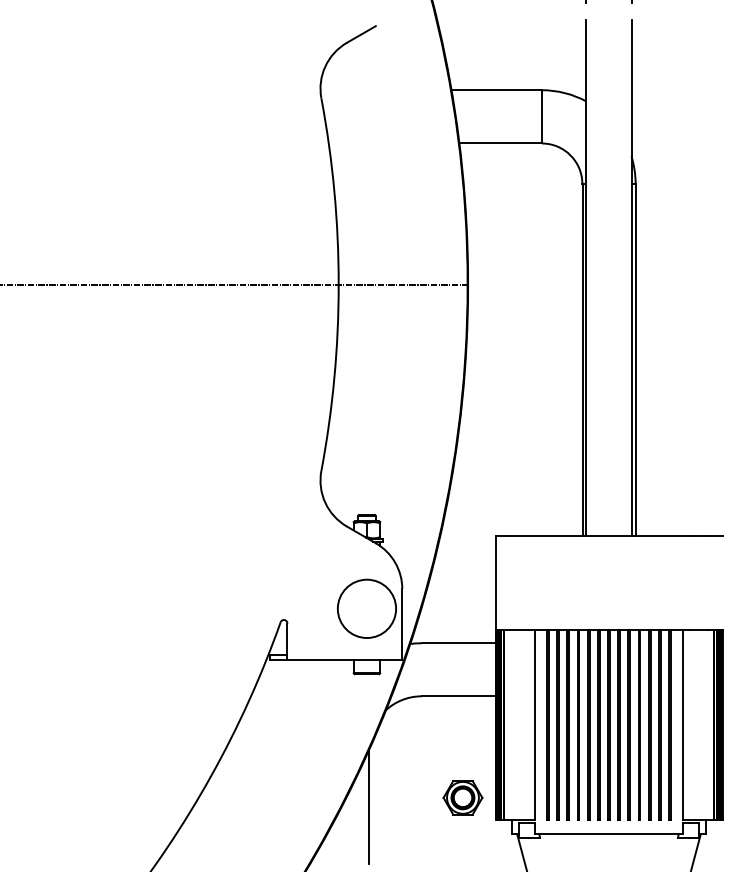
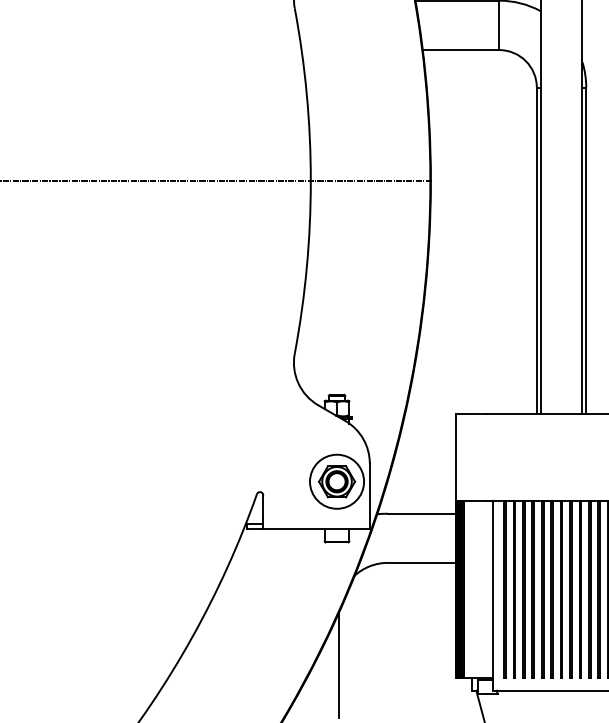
part: (462, 797) -> (336, 481), moved

